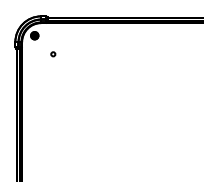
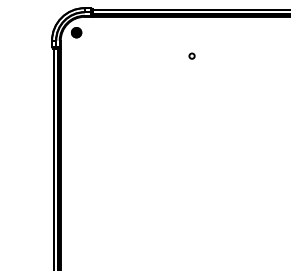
circle: (52, 53) -> (191, 55), moved

